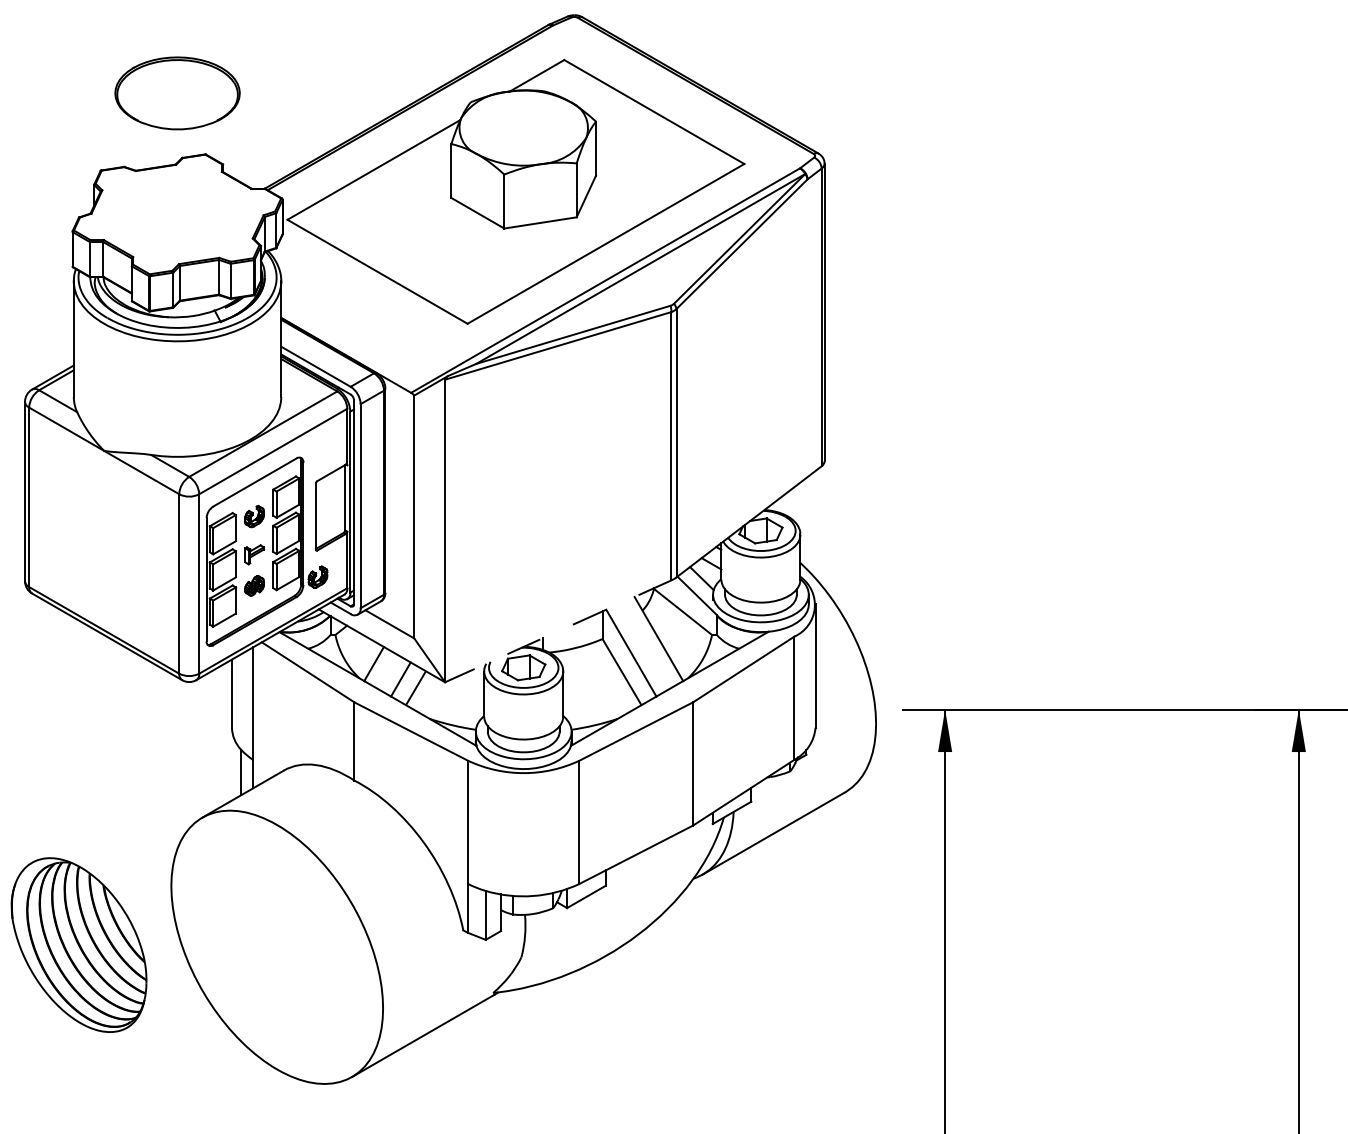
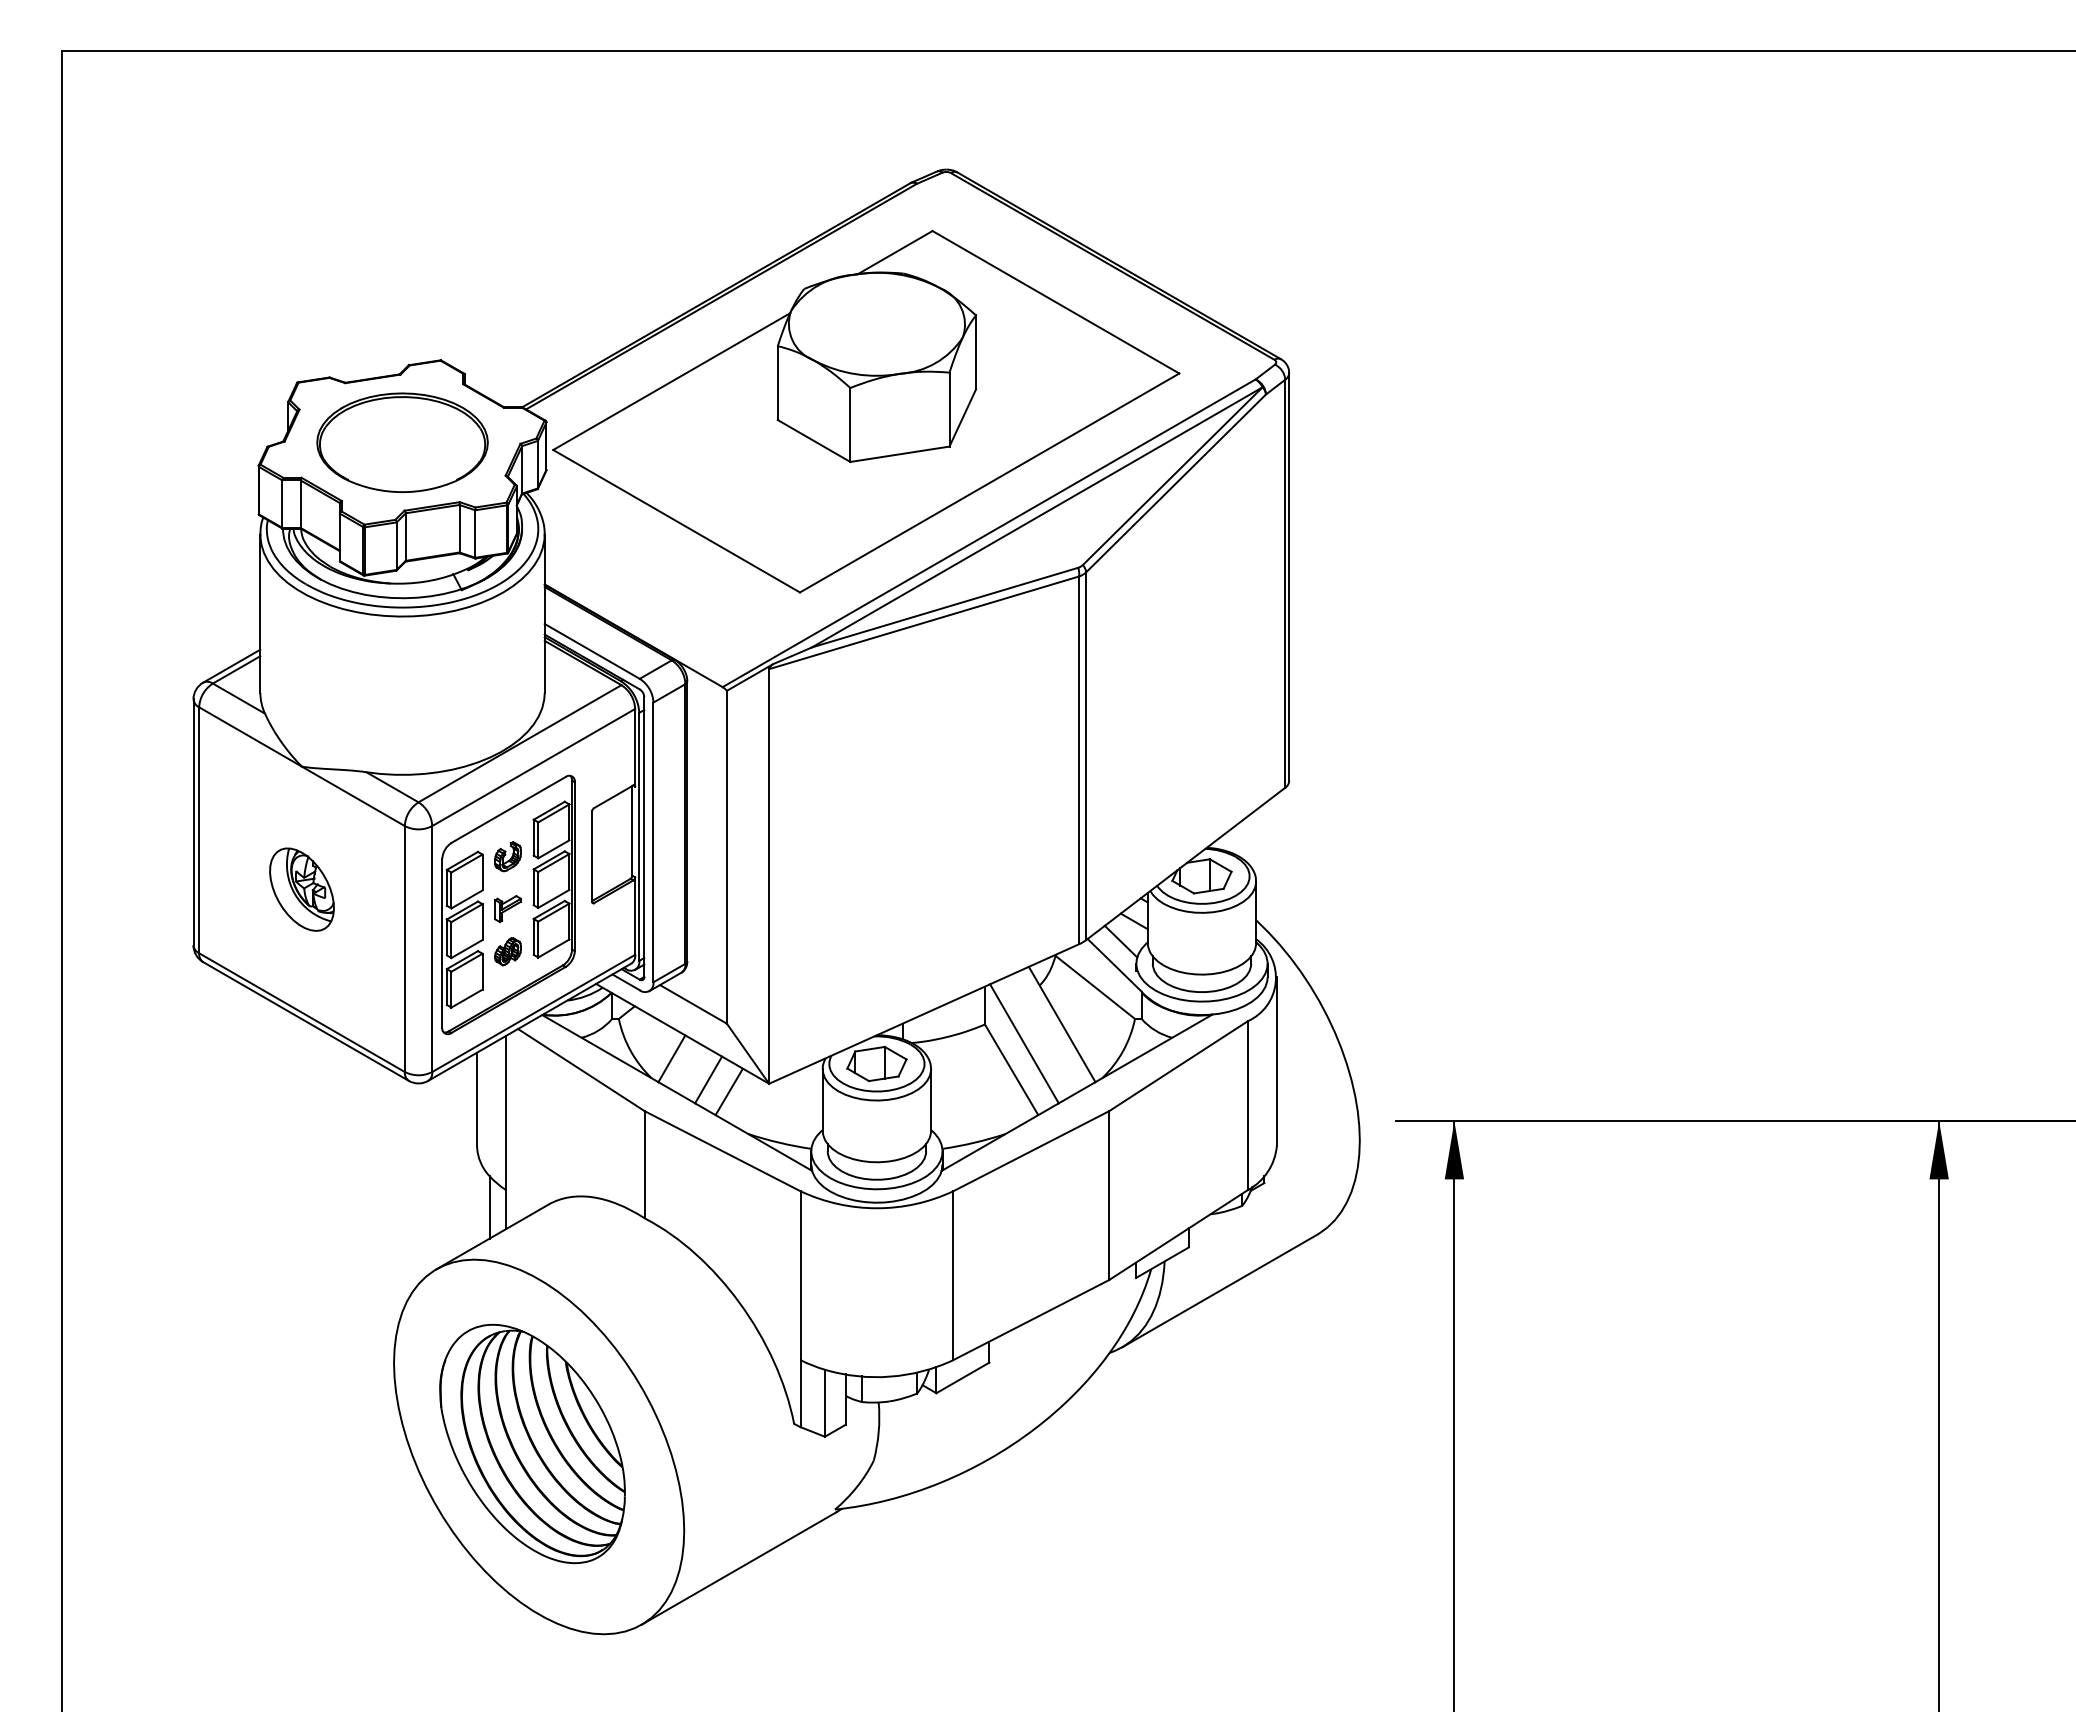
part: (177, 93) -> (402, 442), moved
part: (103, 540) -> (301, 889), added
part: (317, 577) -> (594, 939), removed
line: (558, 631) -> (924, 1014), dashed -> solid
part: (79, 944) -> (532, 1443), moved

